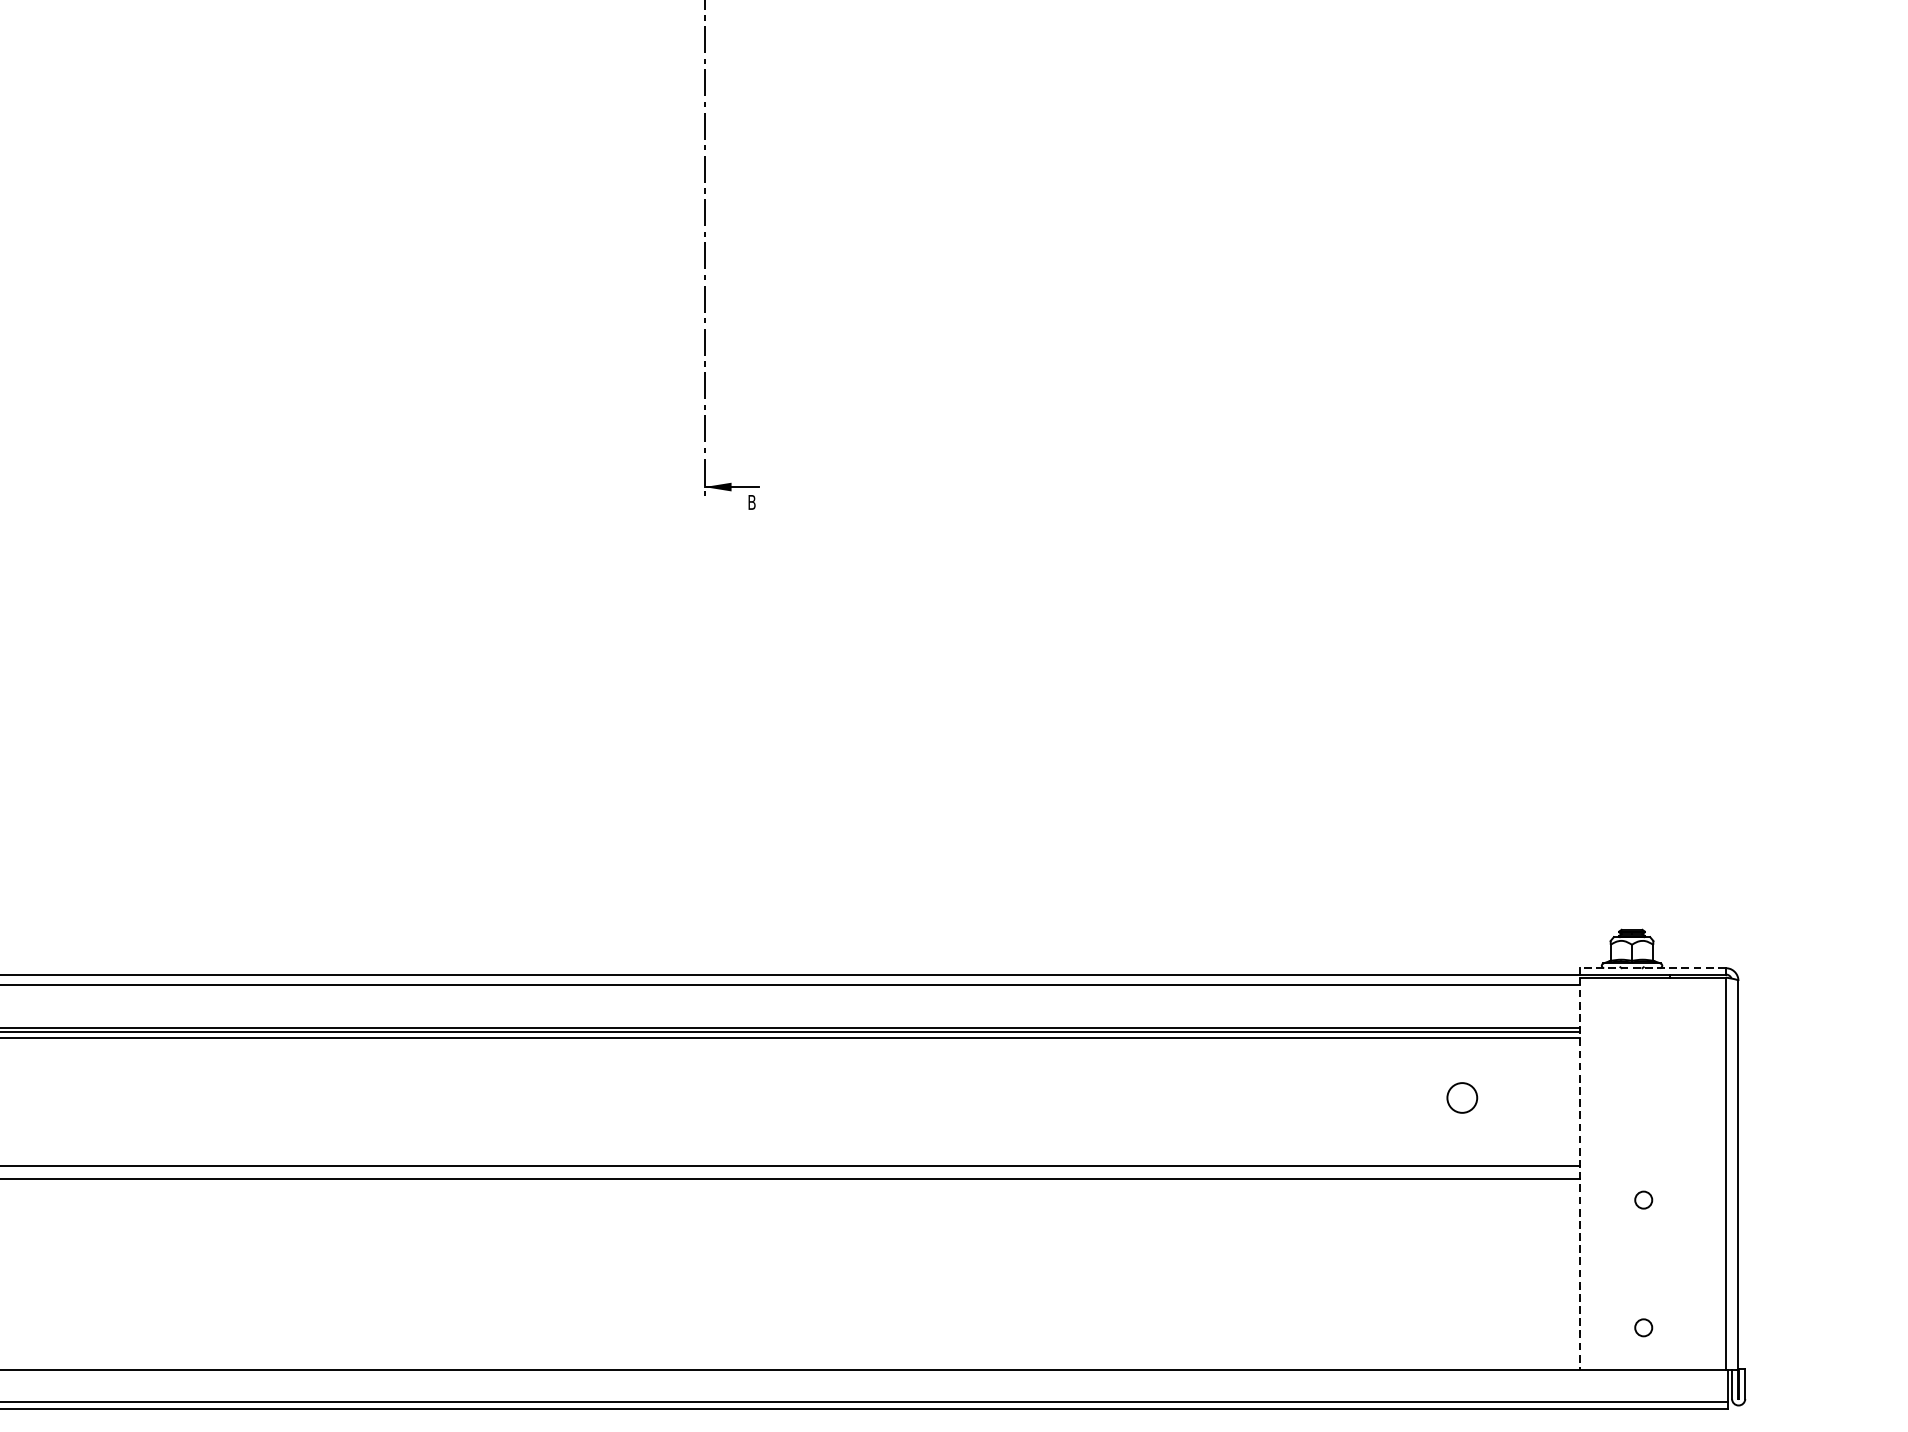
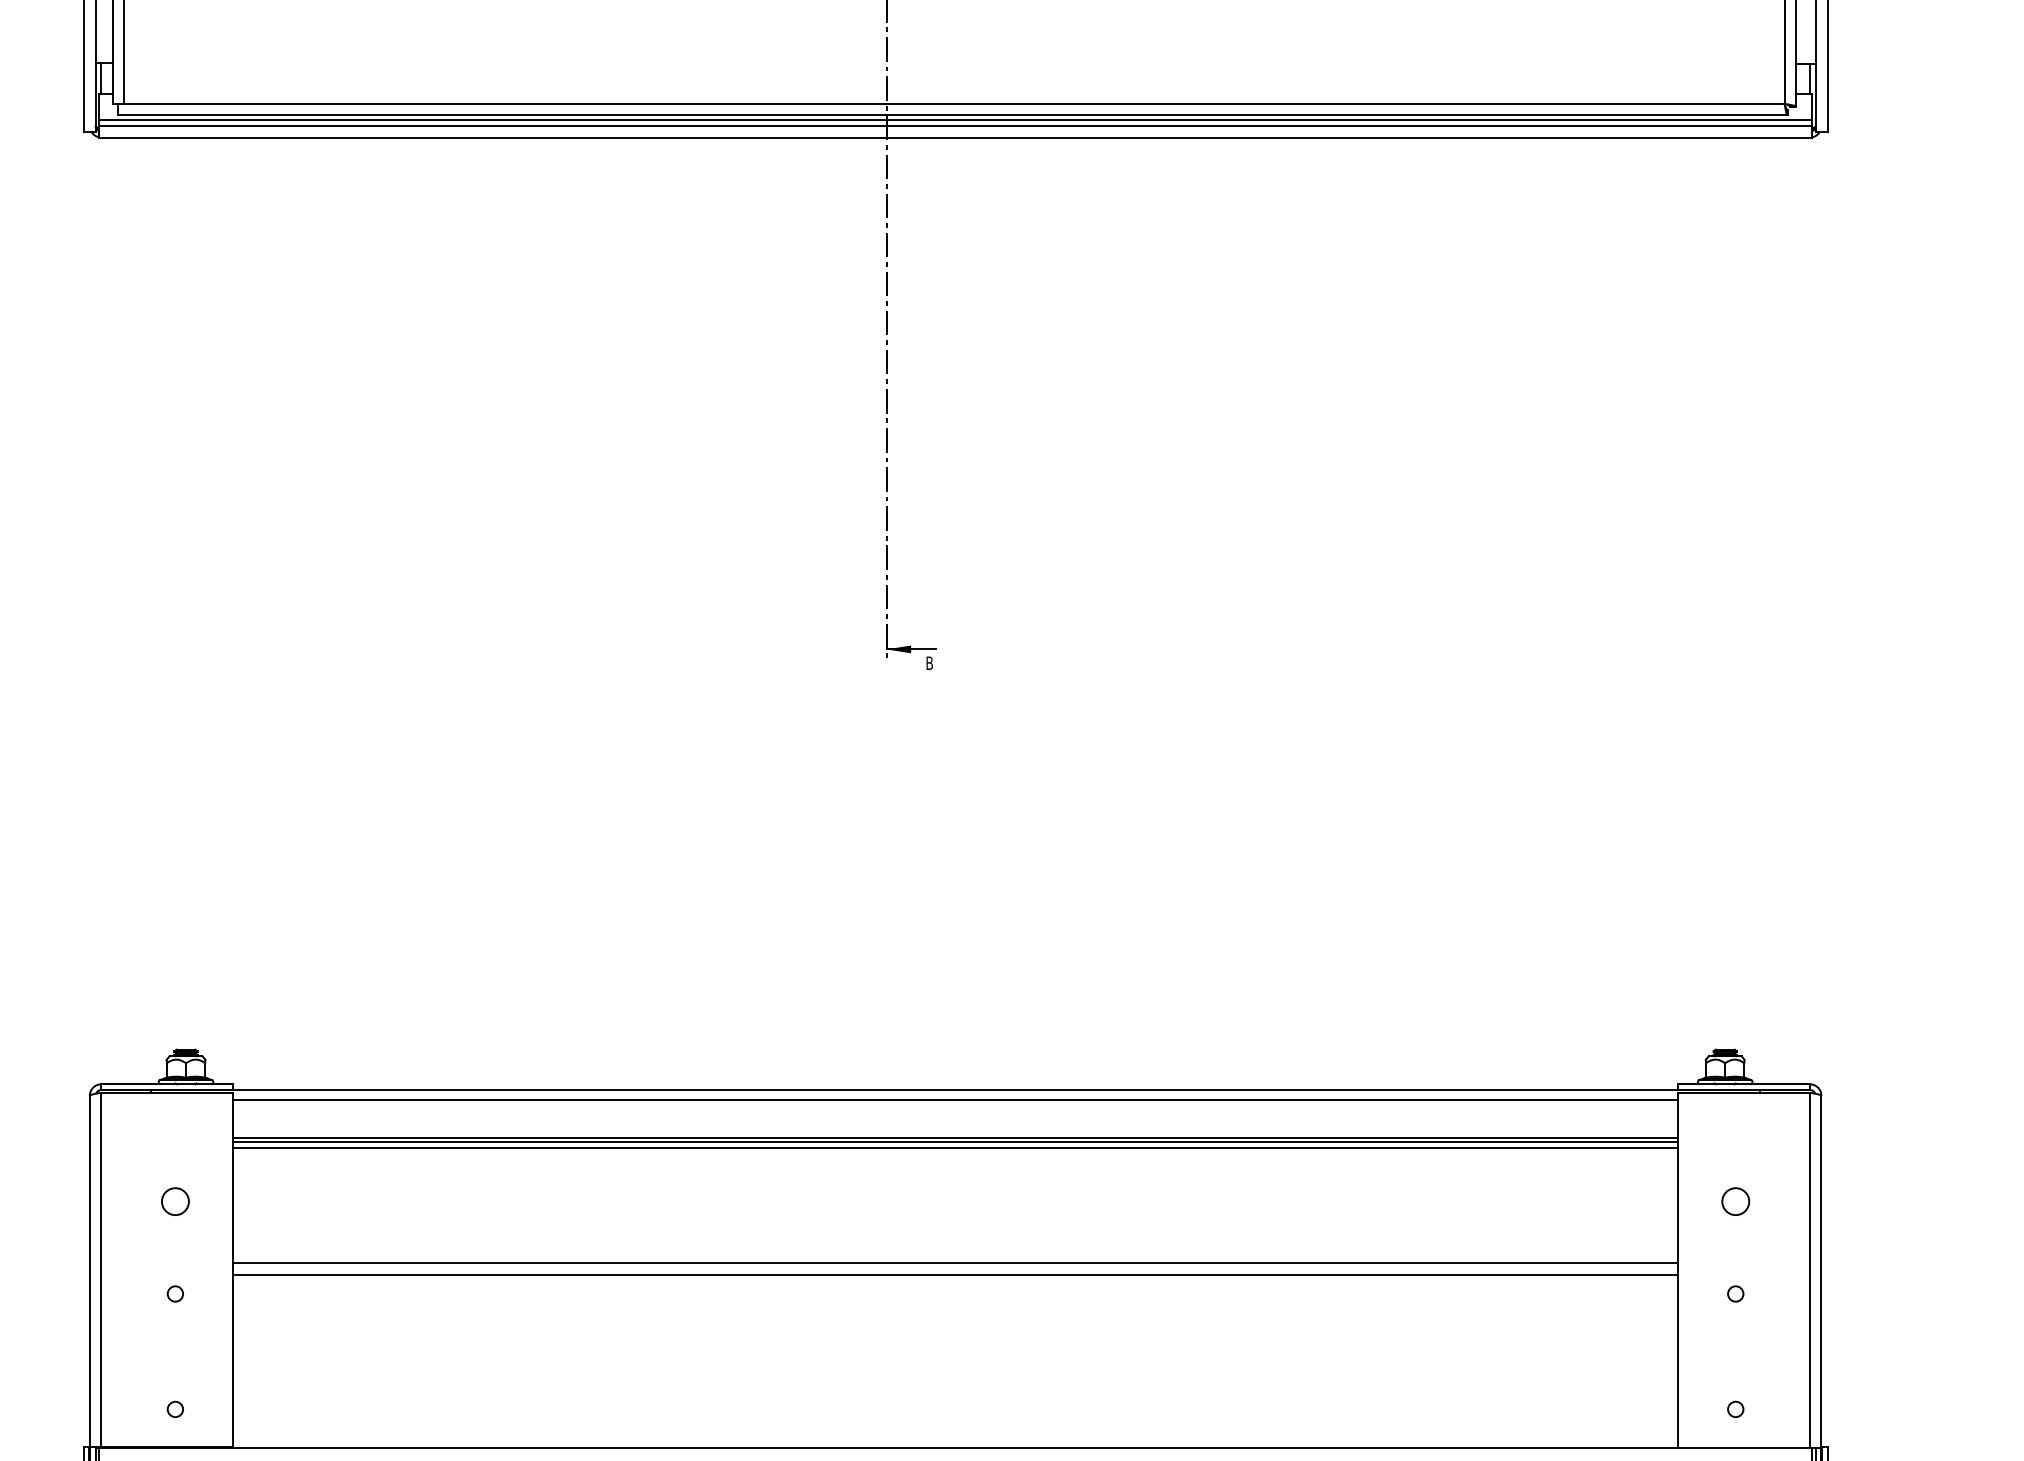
line: (1652, 968) -> (1743, 1084), dashed -> solid
circle: (1462, 1097) -> (1735, 1201), moved
line: (1580, 1174) -> (1678, 1270), dashed -> solid

